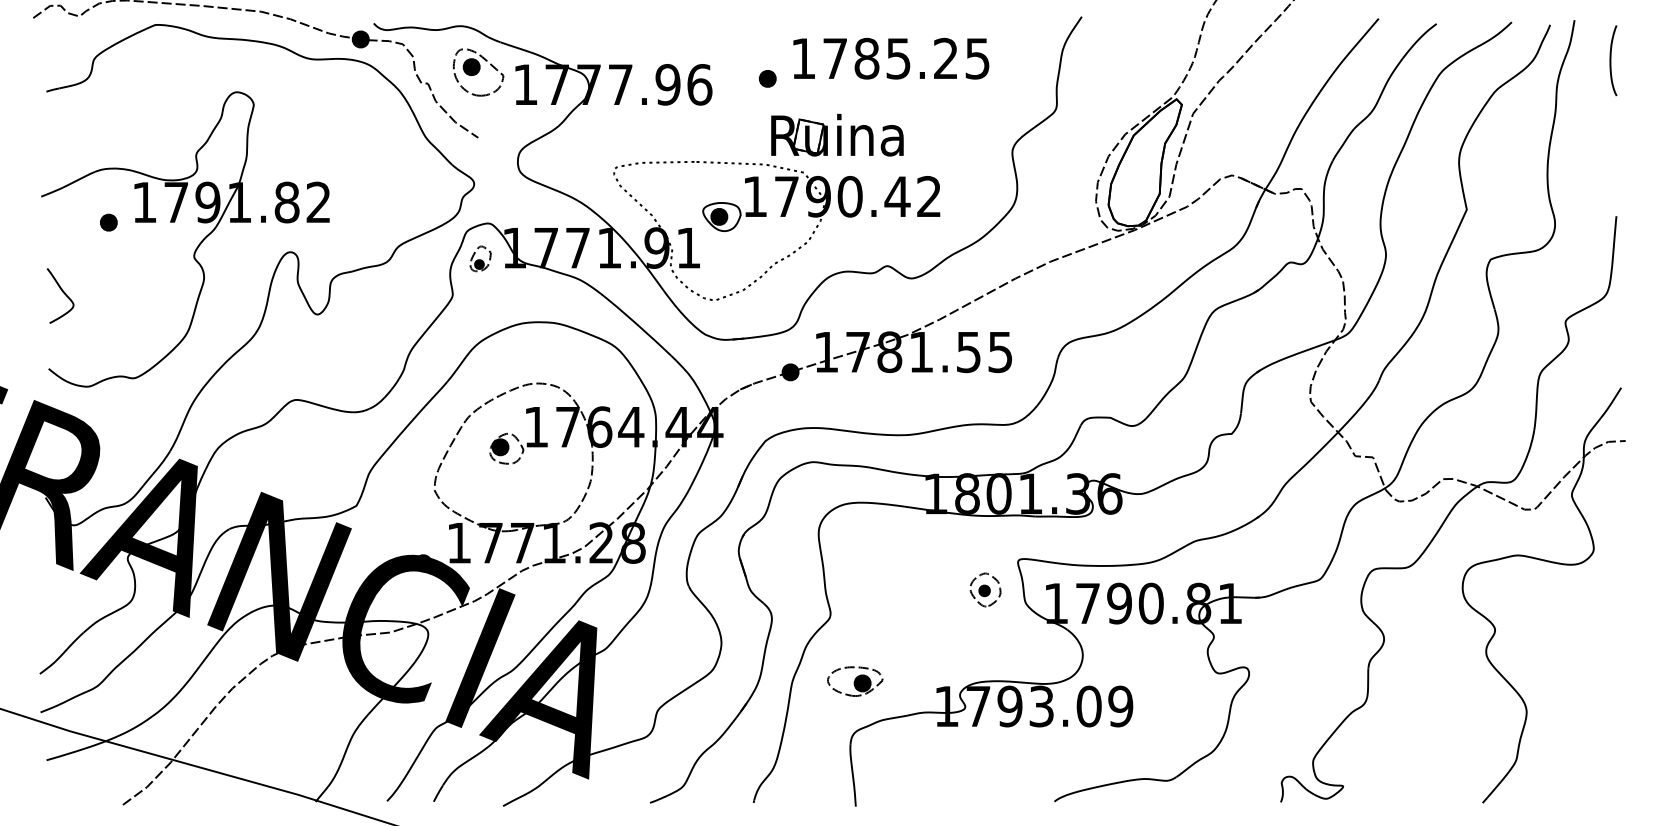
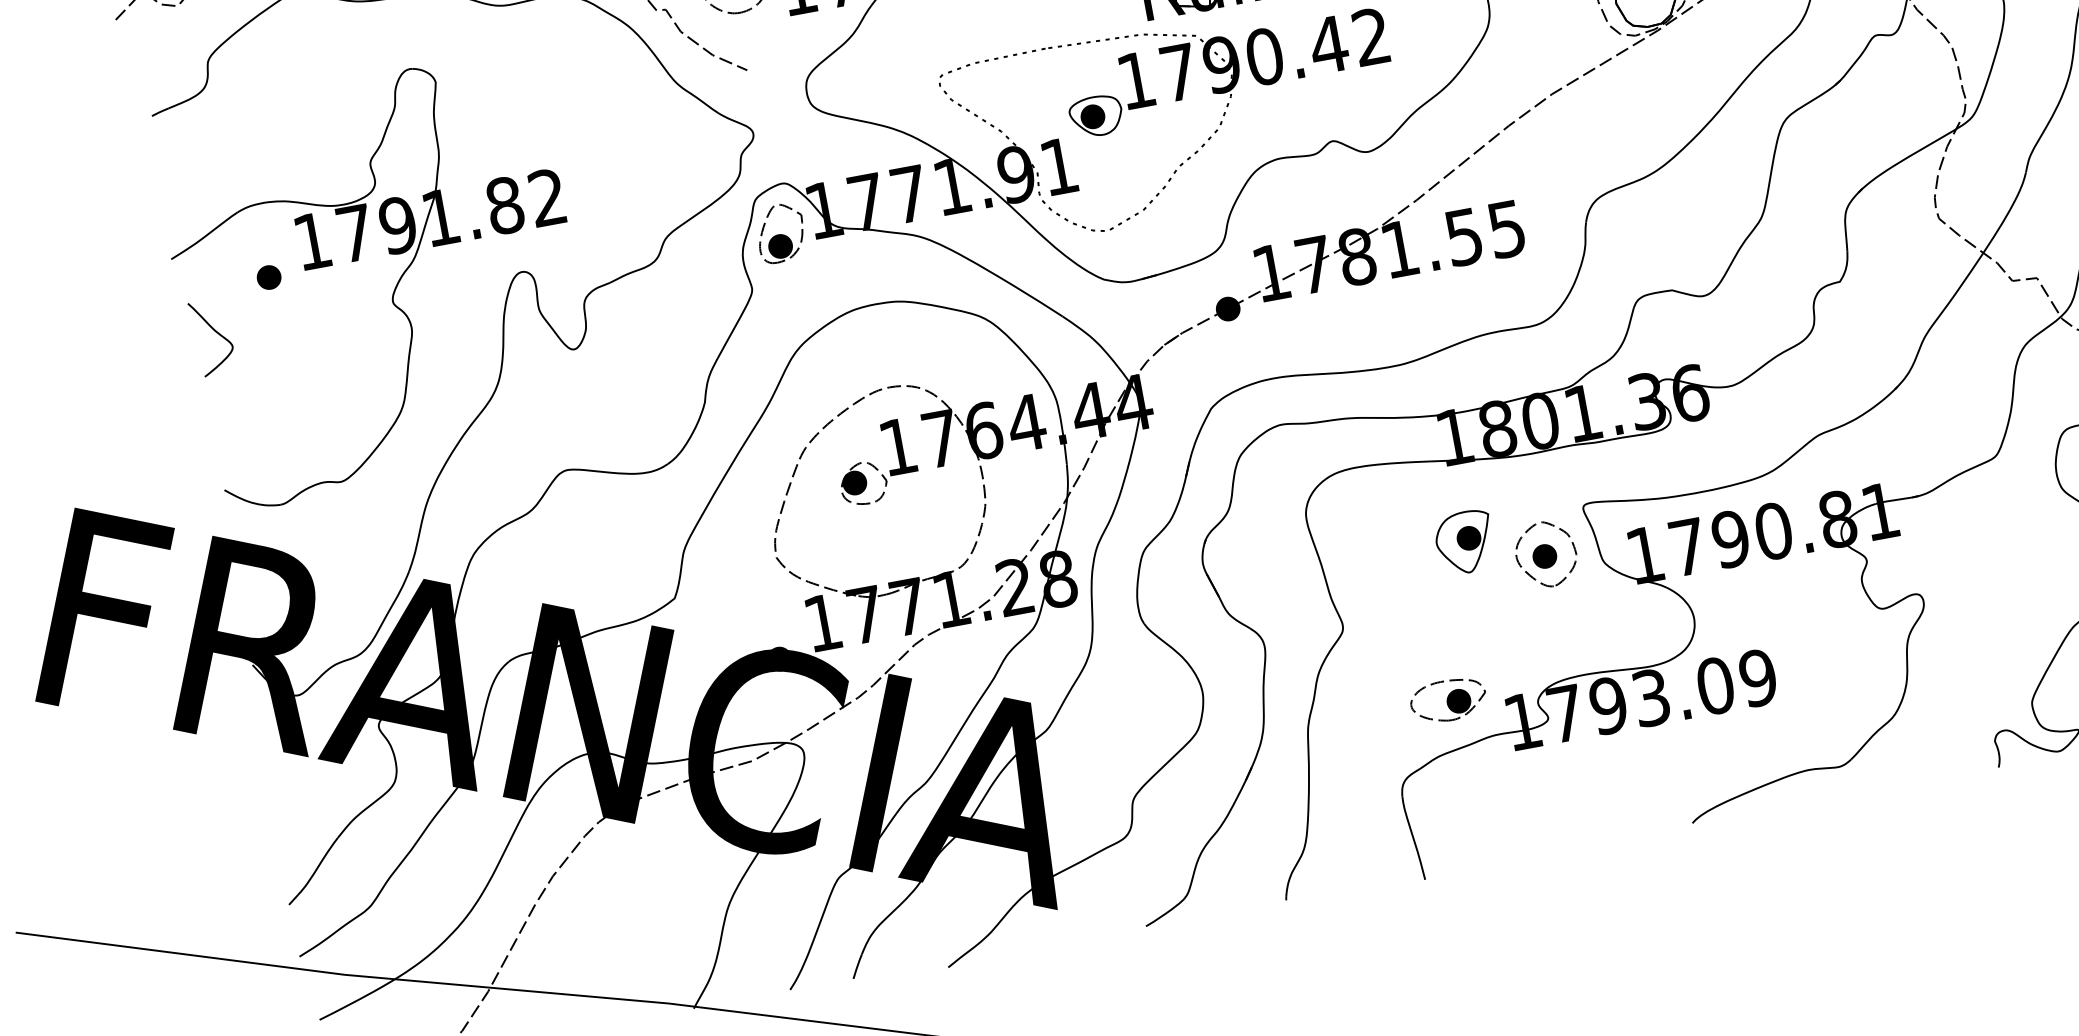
part: (480, 258) -> (780, 232), size x1.67
curve: (62, 292) -> (214, 332), moved
part: (928, 570) -> (1464, 542), added
part: (985, 589) -> (1546, 553), size x1.43
part: (855, 681) -> (1448, 700), moved

